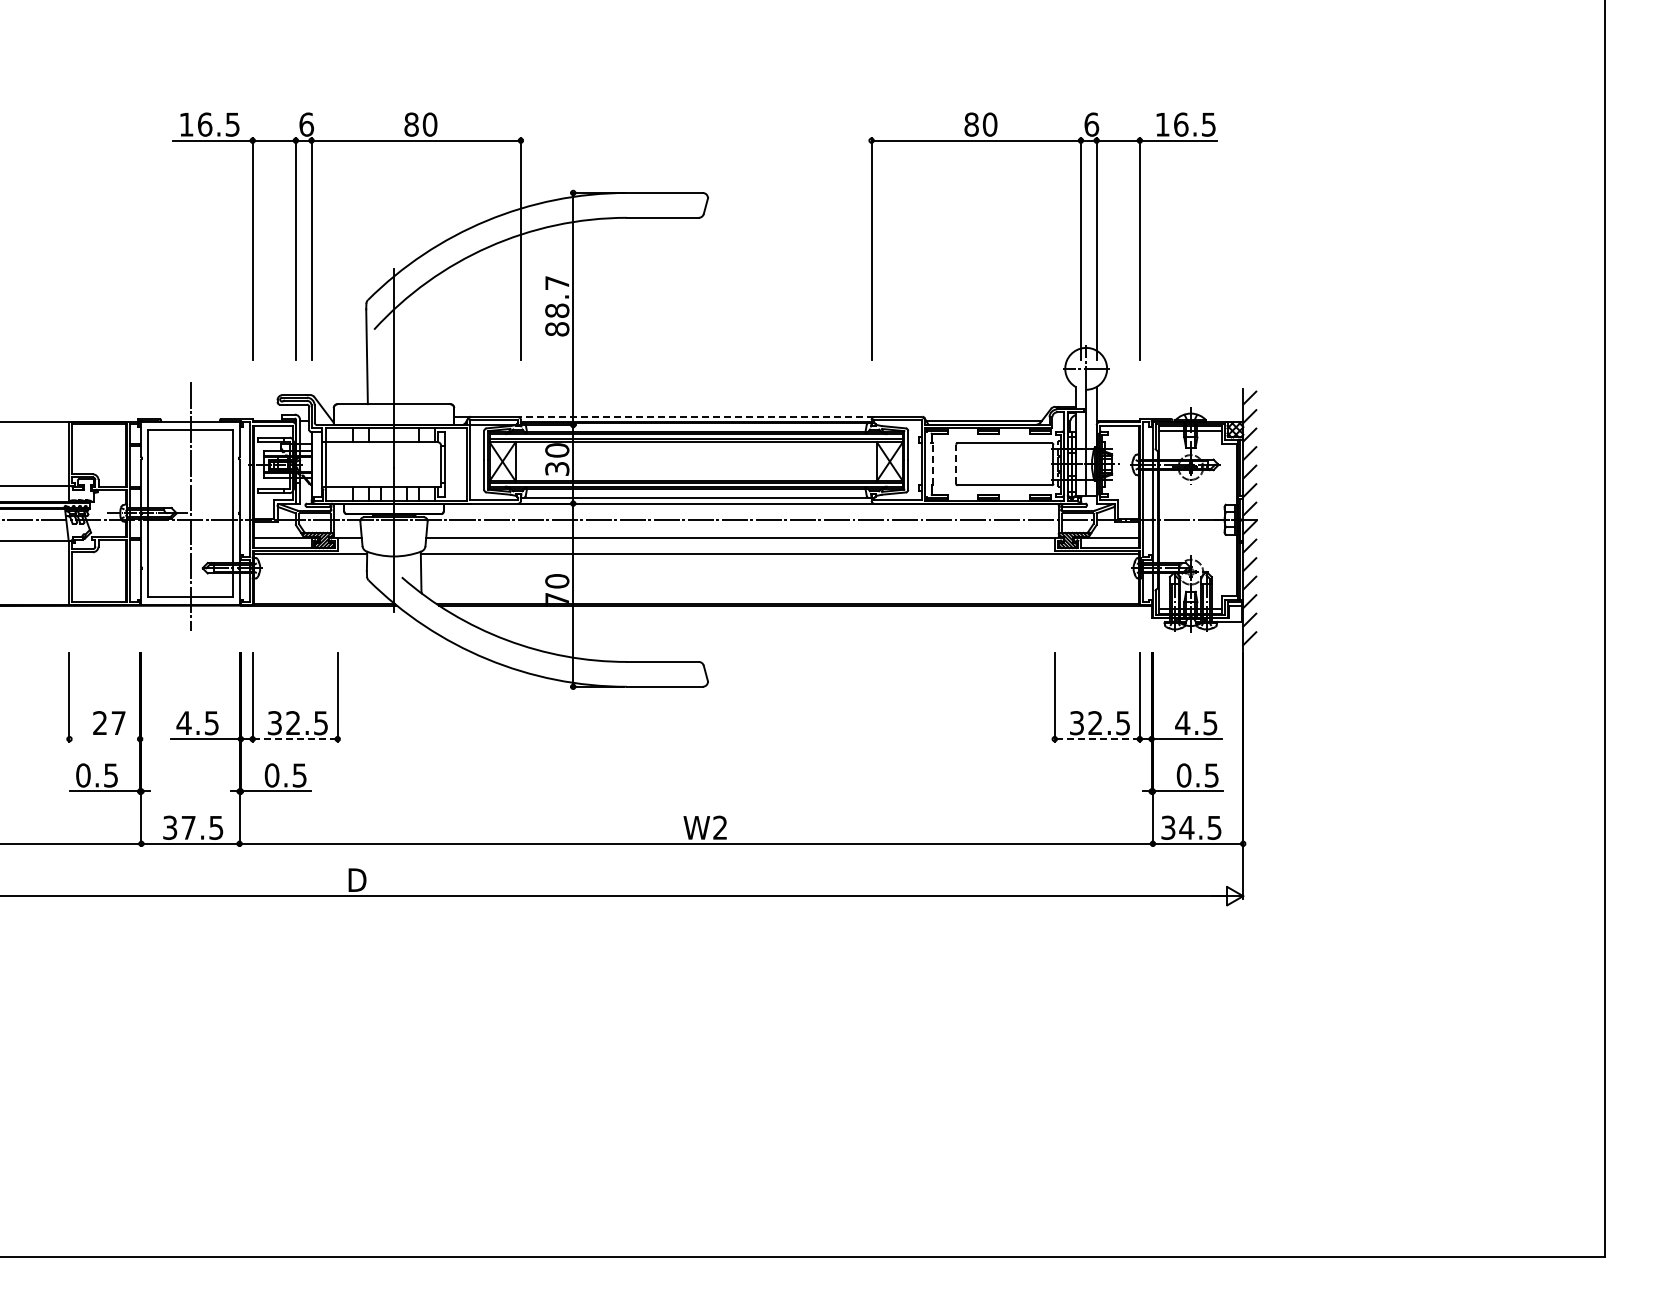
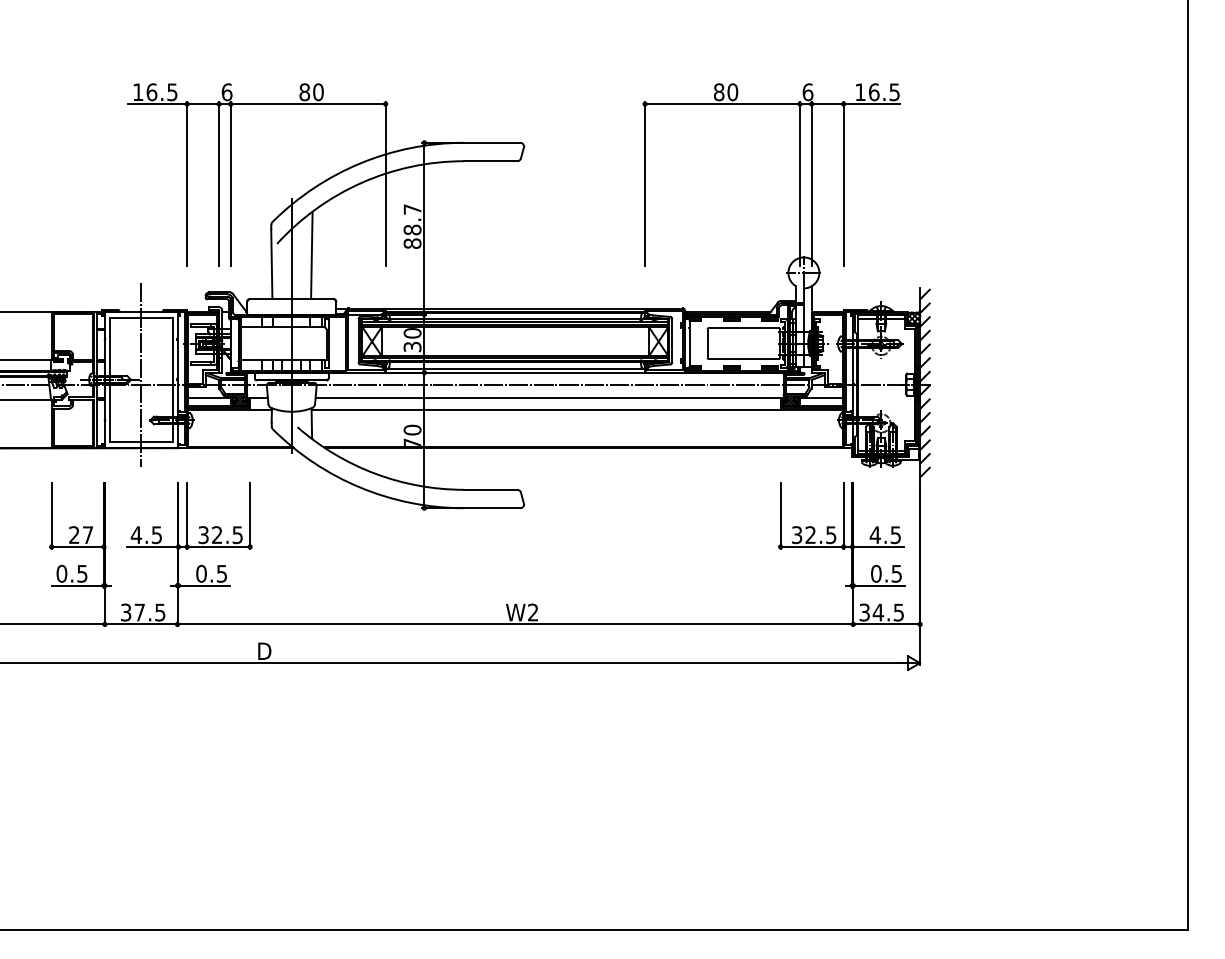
line: (421, 345) -> (312, 255), added
line: (696, 417) -> (515, 308), dashed -> solid
line: (932, 464) -> (690, 343), dashed -> solid
line: (956, 464) -> (707, 343), dashed -> solid
line: (104, 739) -> (77, 547), added
line: (295, 739) -> (218, 547), dashed -> solid
line: (1097, 739) -> (812, 547), dashed -> solid

